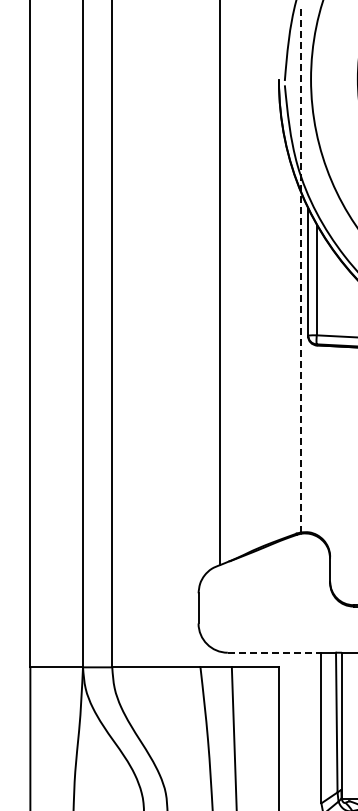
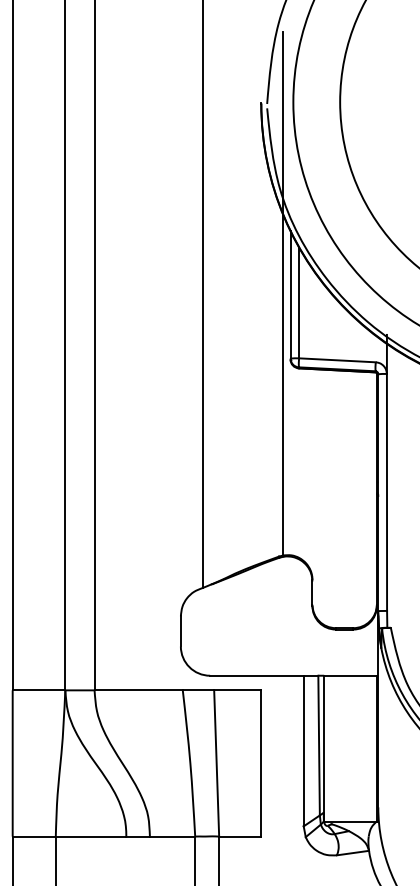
line: (301, 270) -> (283, 293), dashed -> solid
line: (274, 652) -> (256, 675), dashed -> solid

